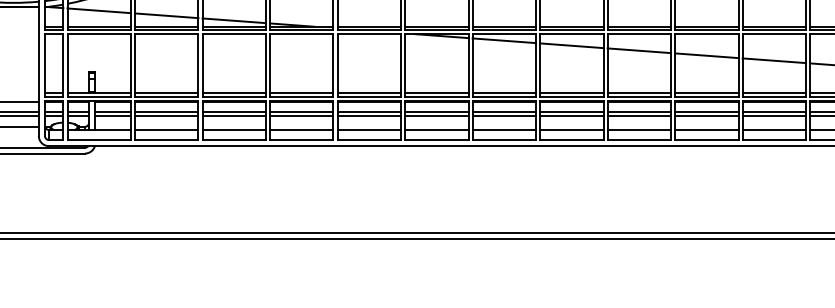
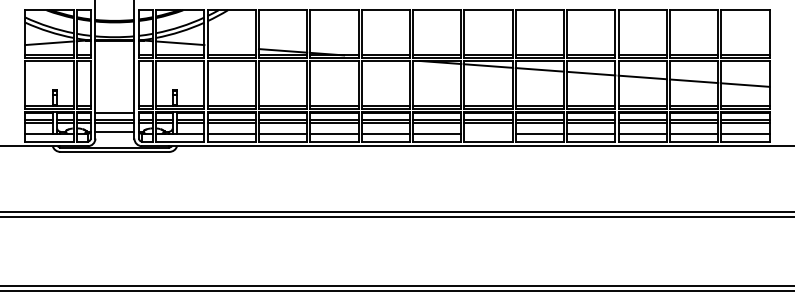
line: (166, 15) -> (231, 46), removed
line: (504, 129) -> (488, 133), removed

